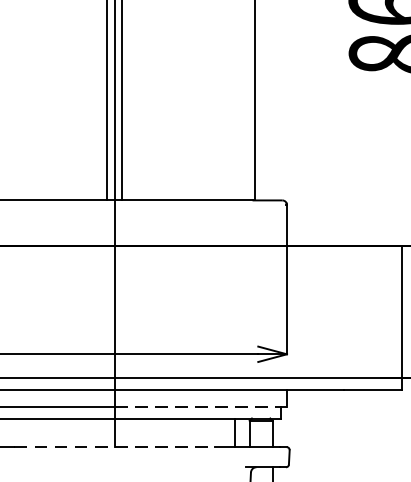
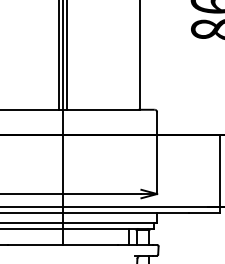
line: (201, 406) -> (110, 222), dashed -> solid
line: (114, 446) -> (62, 244), dashed -> solid

